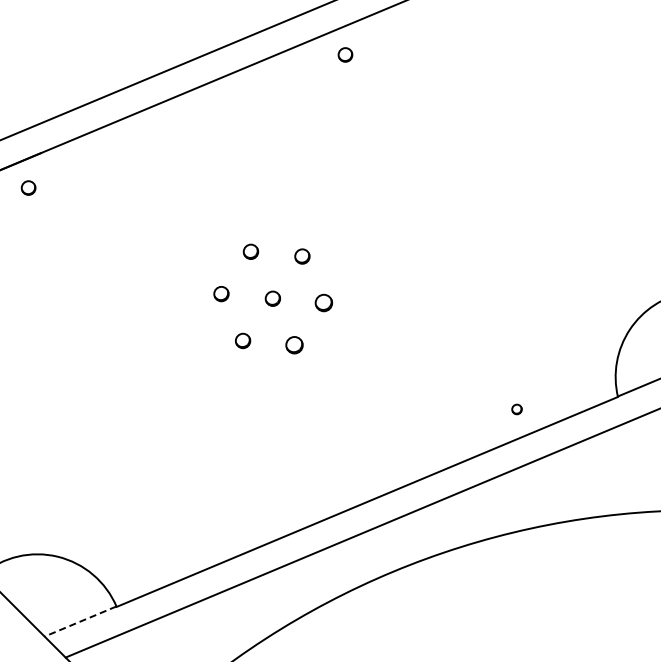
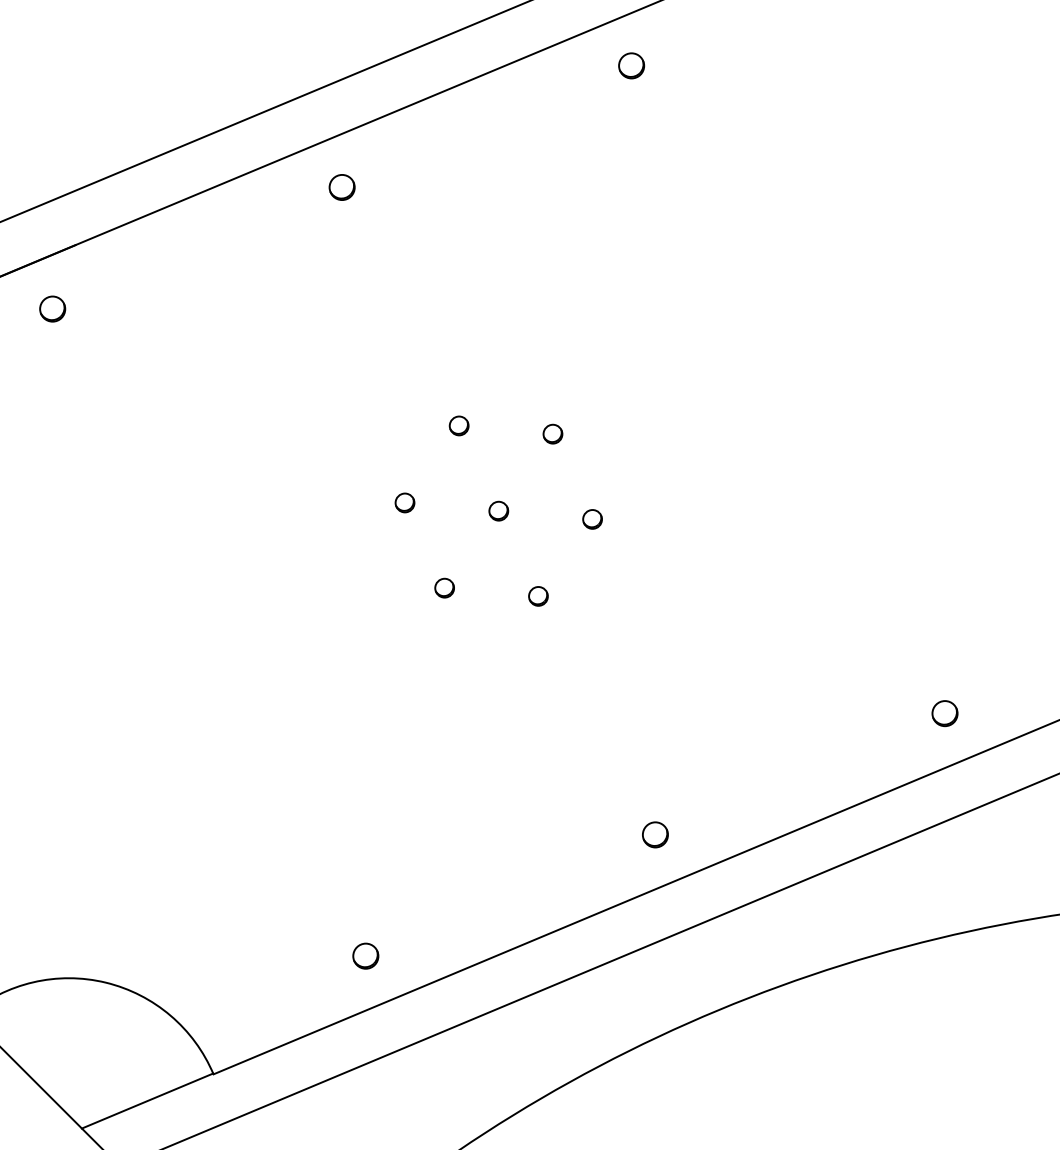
part: (186, 121) -> (341, 187), added
part: (251, 252) -> (459, 426), size x0.71
circle: (302, 256) -> (553, 434), size x0.71
part: (221, 294) -> (405, 503), size x0.71
circle: (272, 298) -> (498, 510), size x0.71
part: (324, 303) -> (593, 519), size x0.62
circle: (243, 340) -> (445, 587), size x0.71
circle: (294, 345) -> (538, 596), size x0.62
part: (516, 409) -> (944, 713), size x1.43
part: (358, 475) -> (655, 834), added
circle: (199, 541) -> (364, 954), added
line: (80, 621) -> (147, 1100), dashed -> solid

